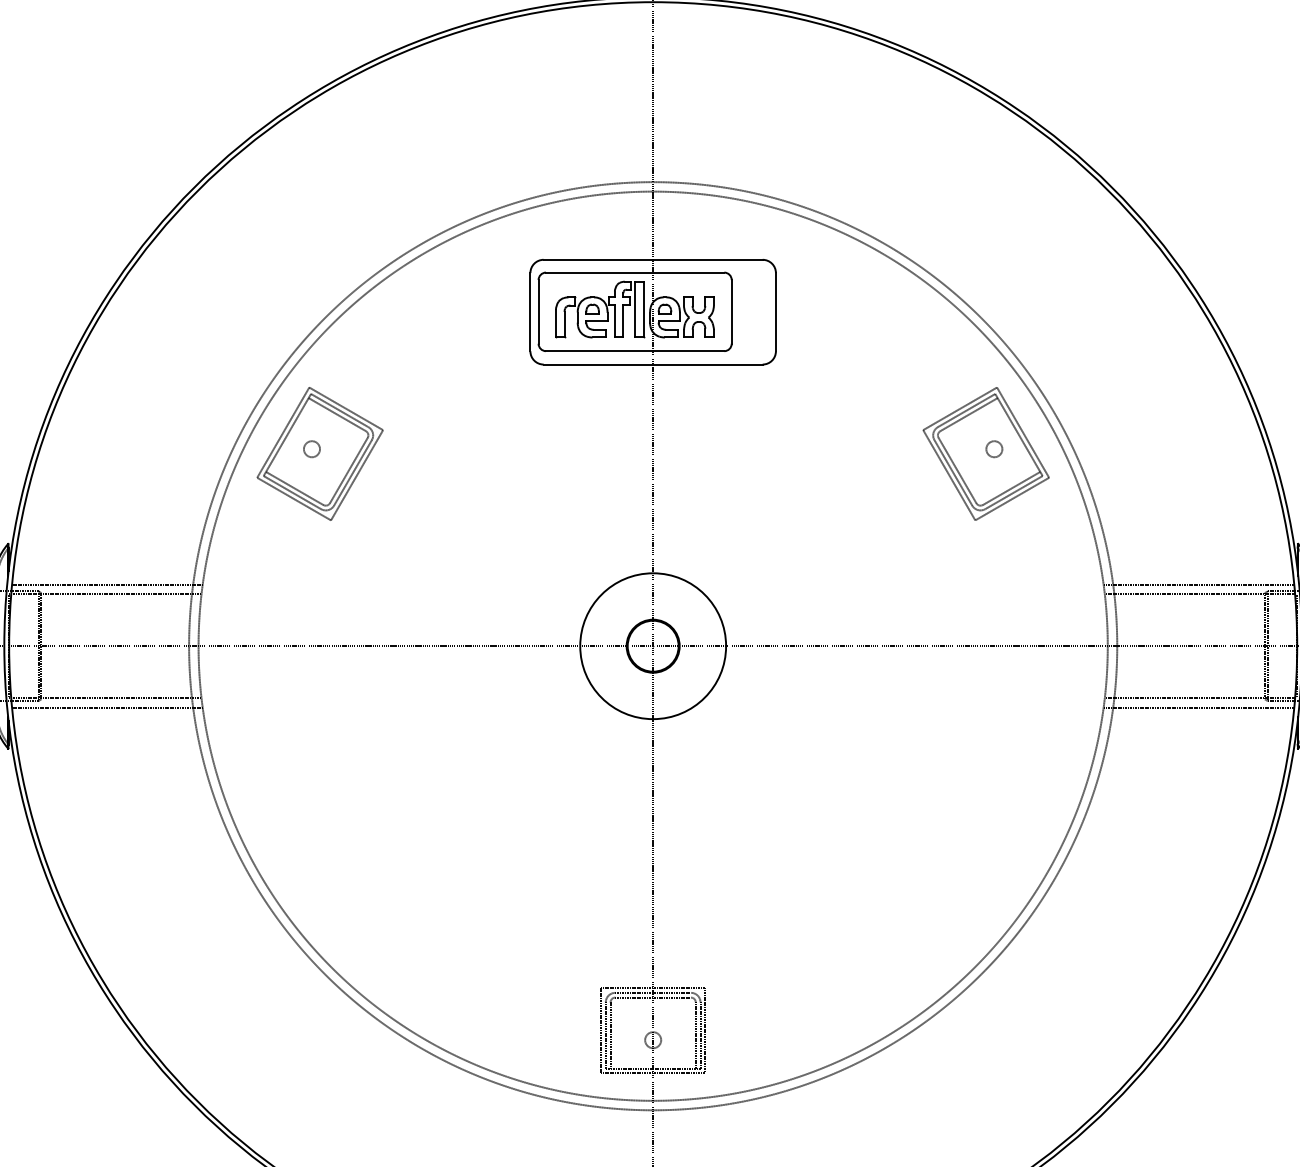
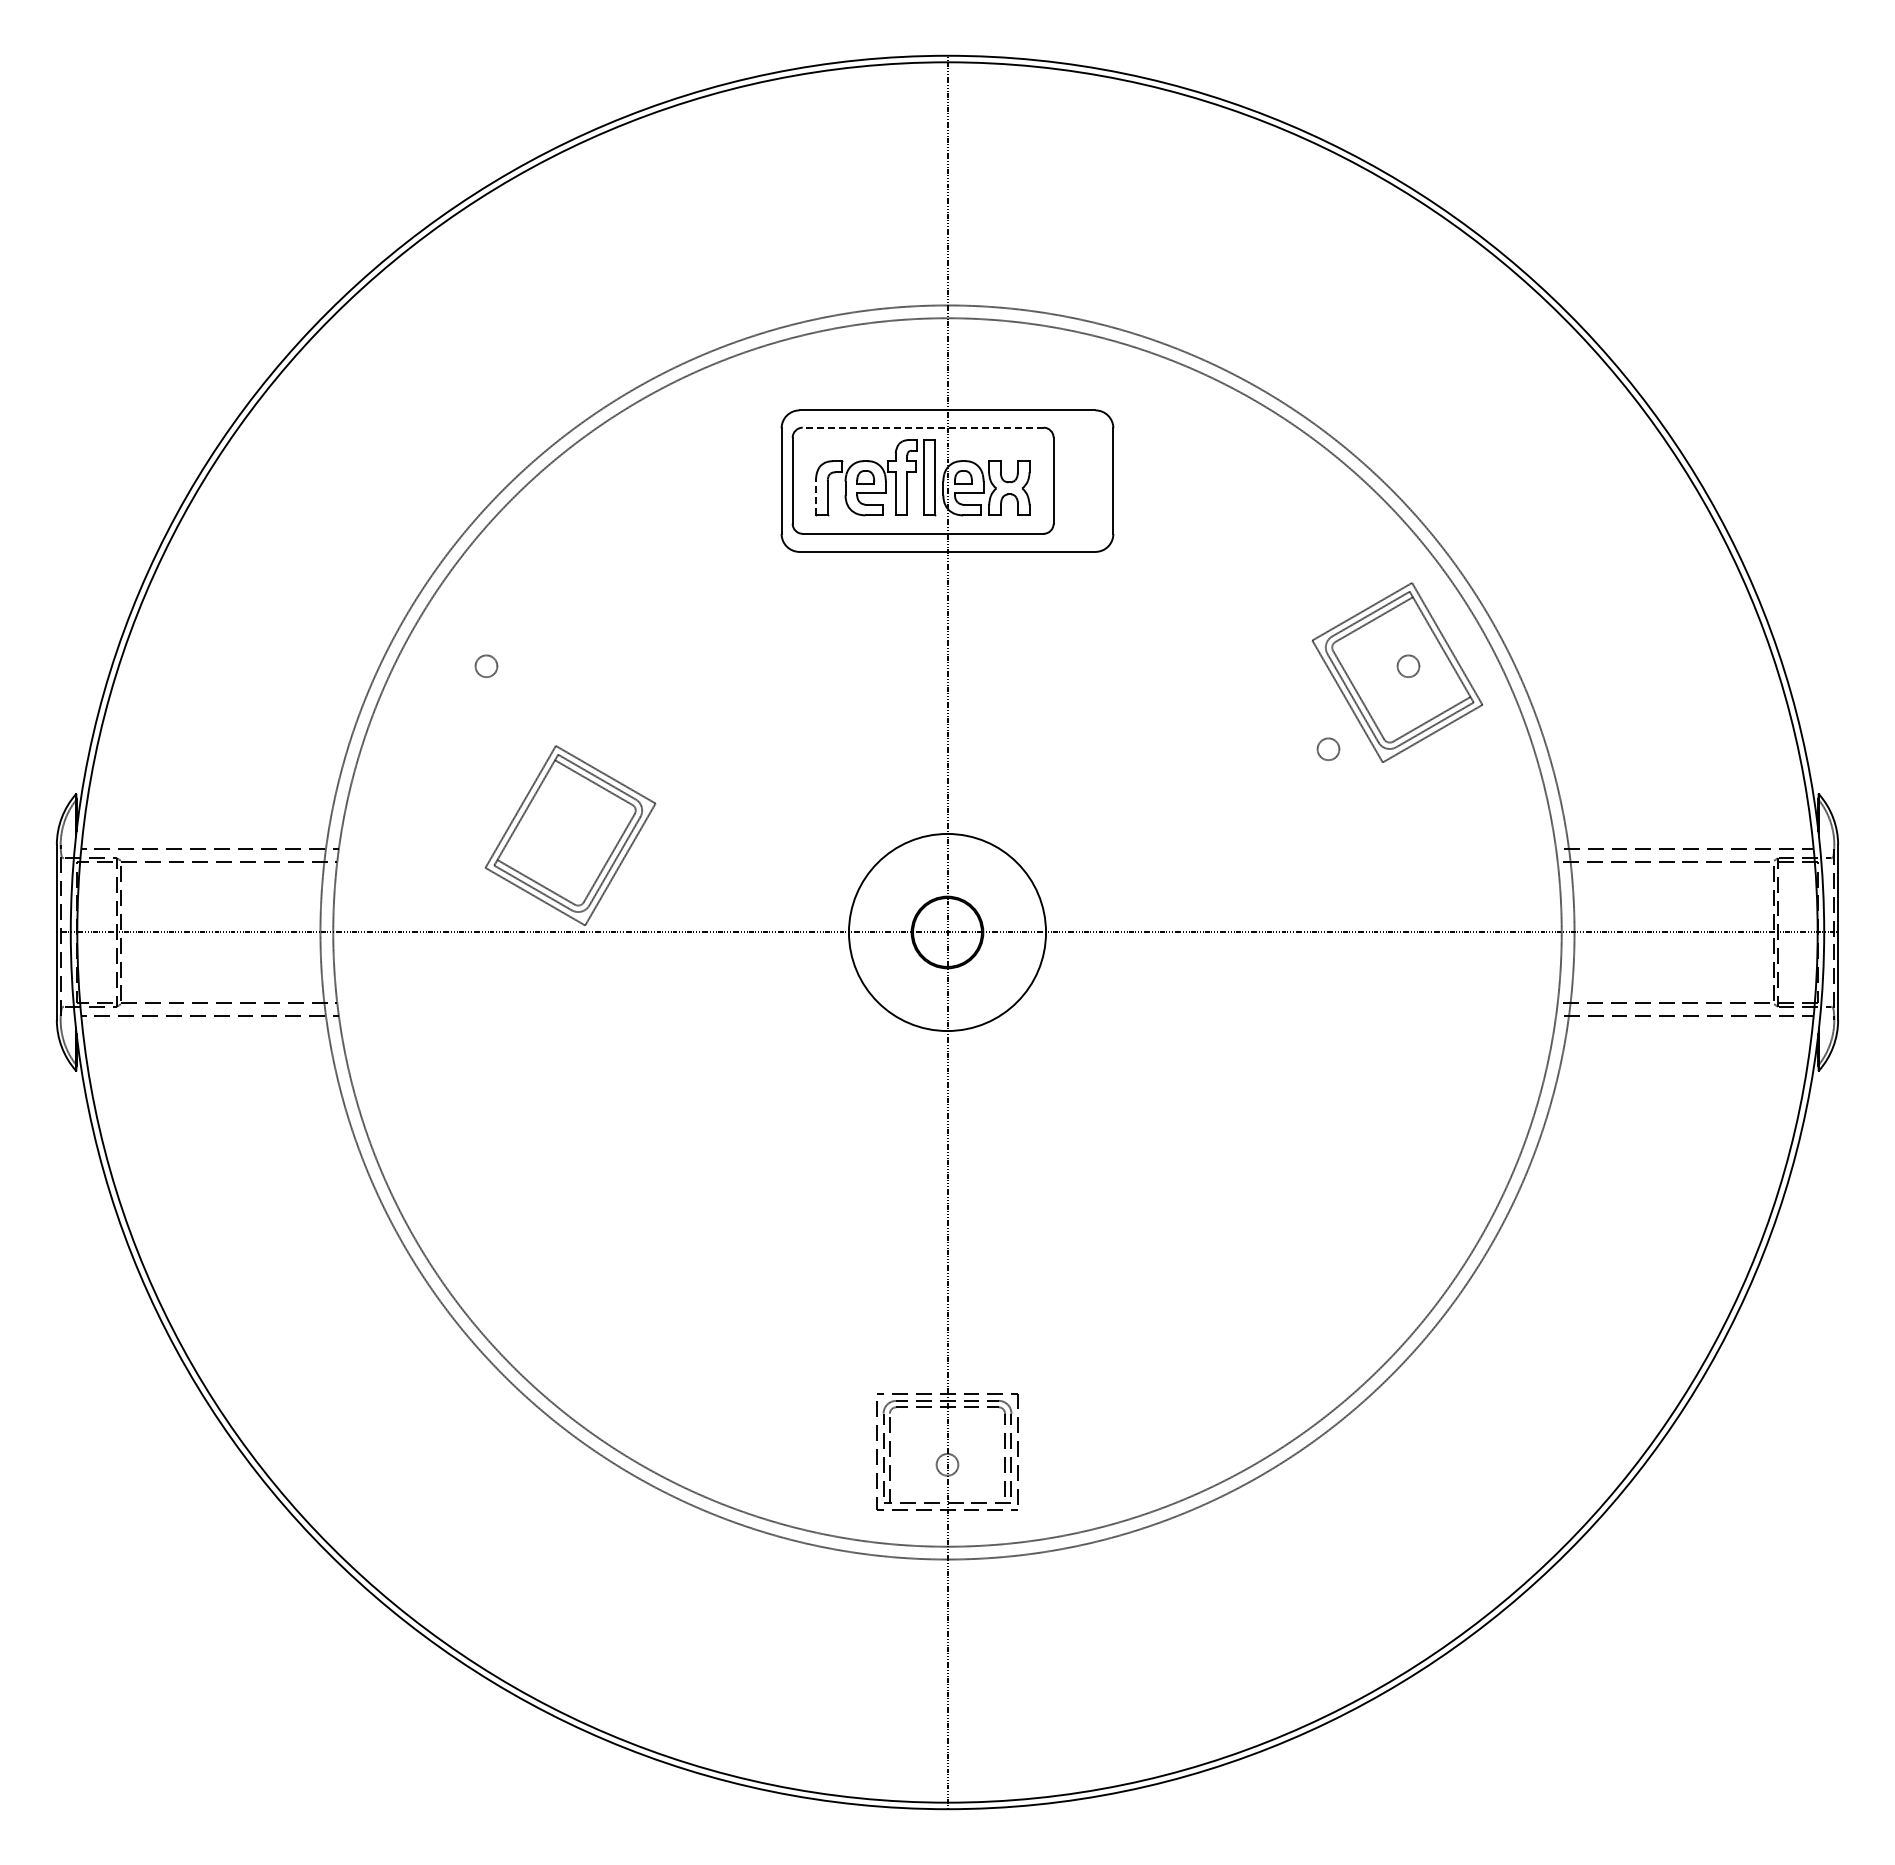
line: (634, 272) -> (922, 427), solid -> dashed
line: (556, 323) -> (816, 496), solid -> dashed
part: (320, 453) -> (570, 835), moved
circle: (935, 510) -> (1328, 748), added

